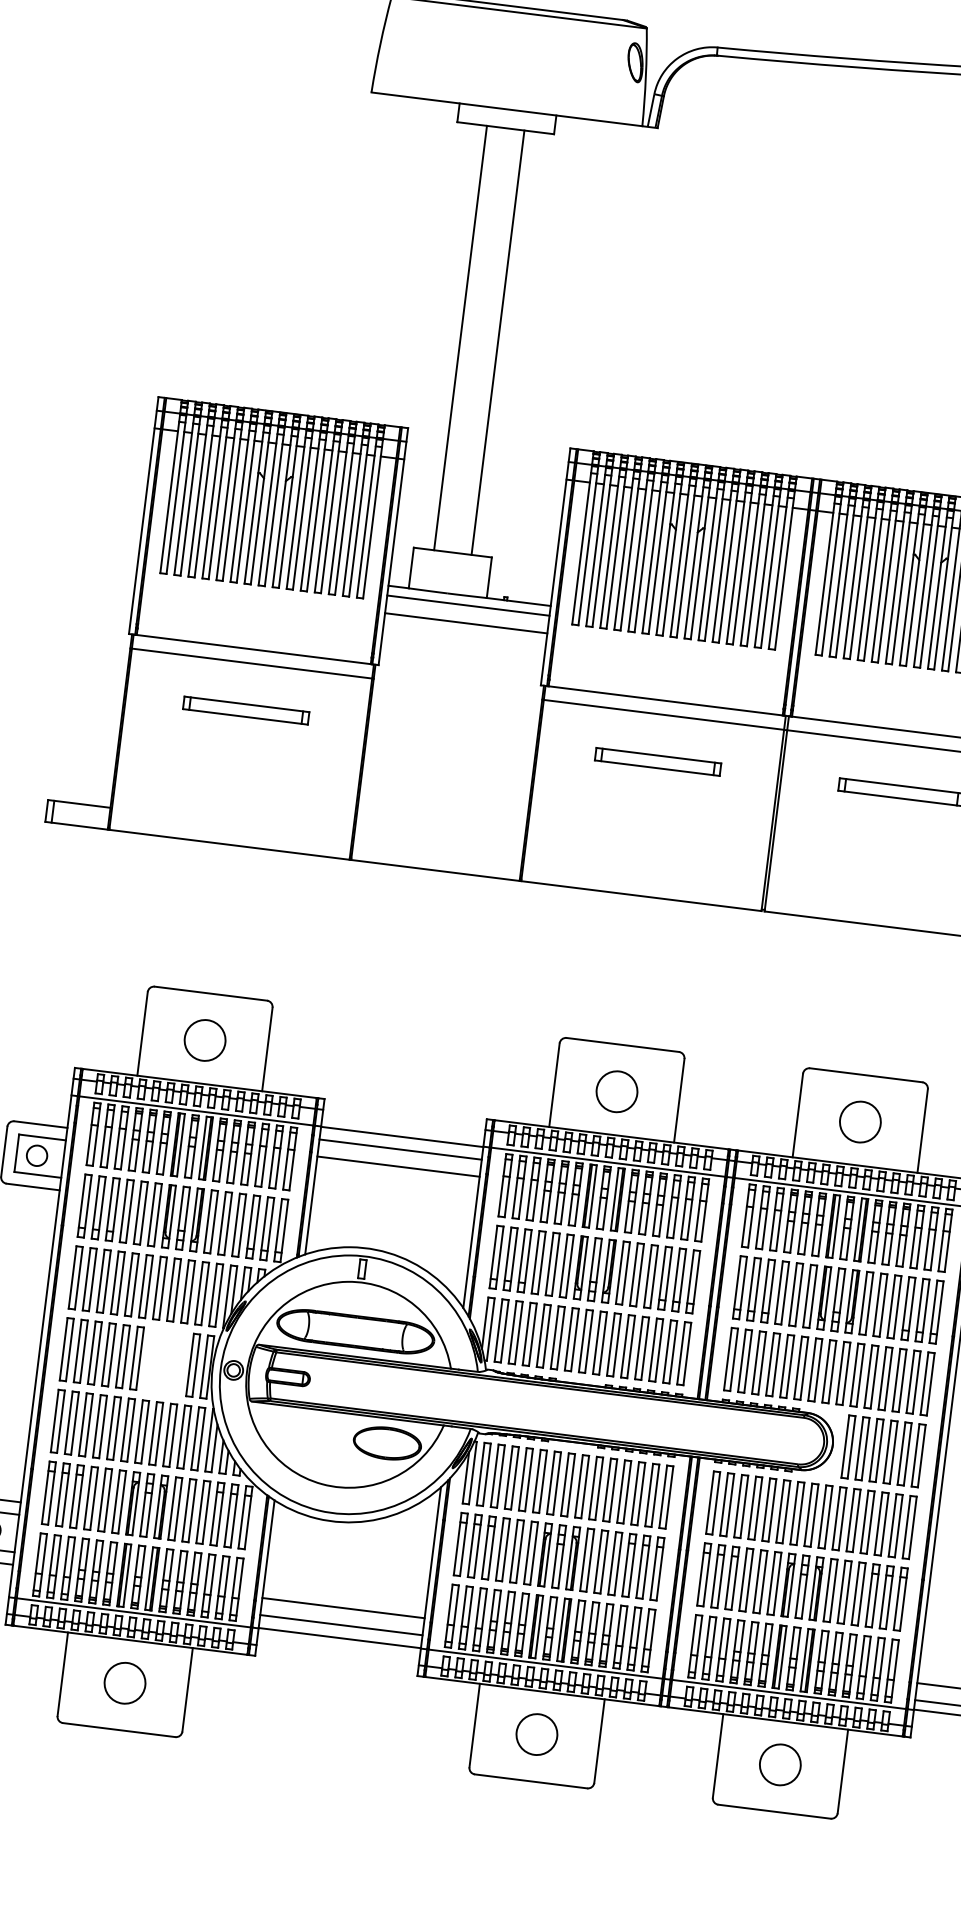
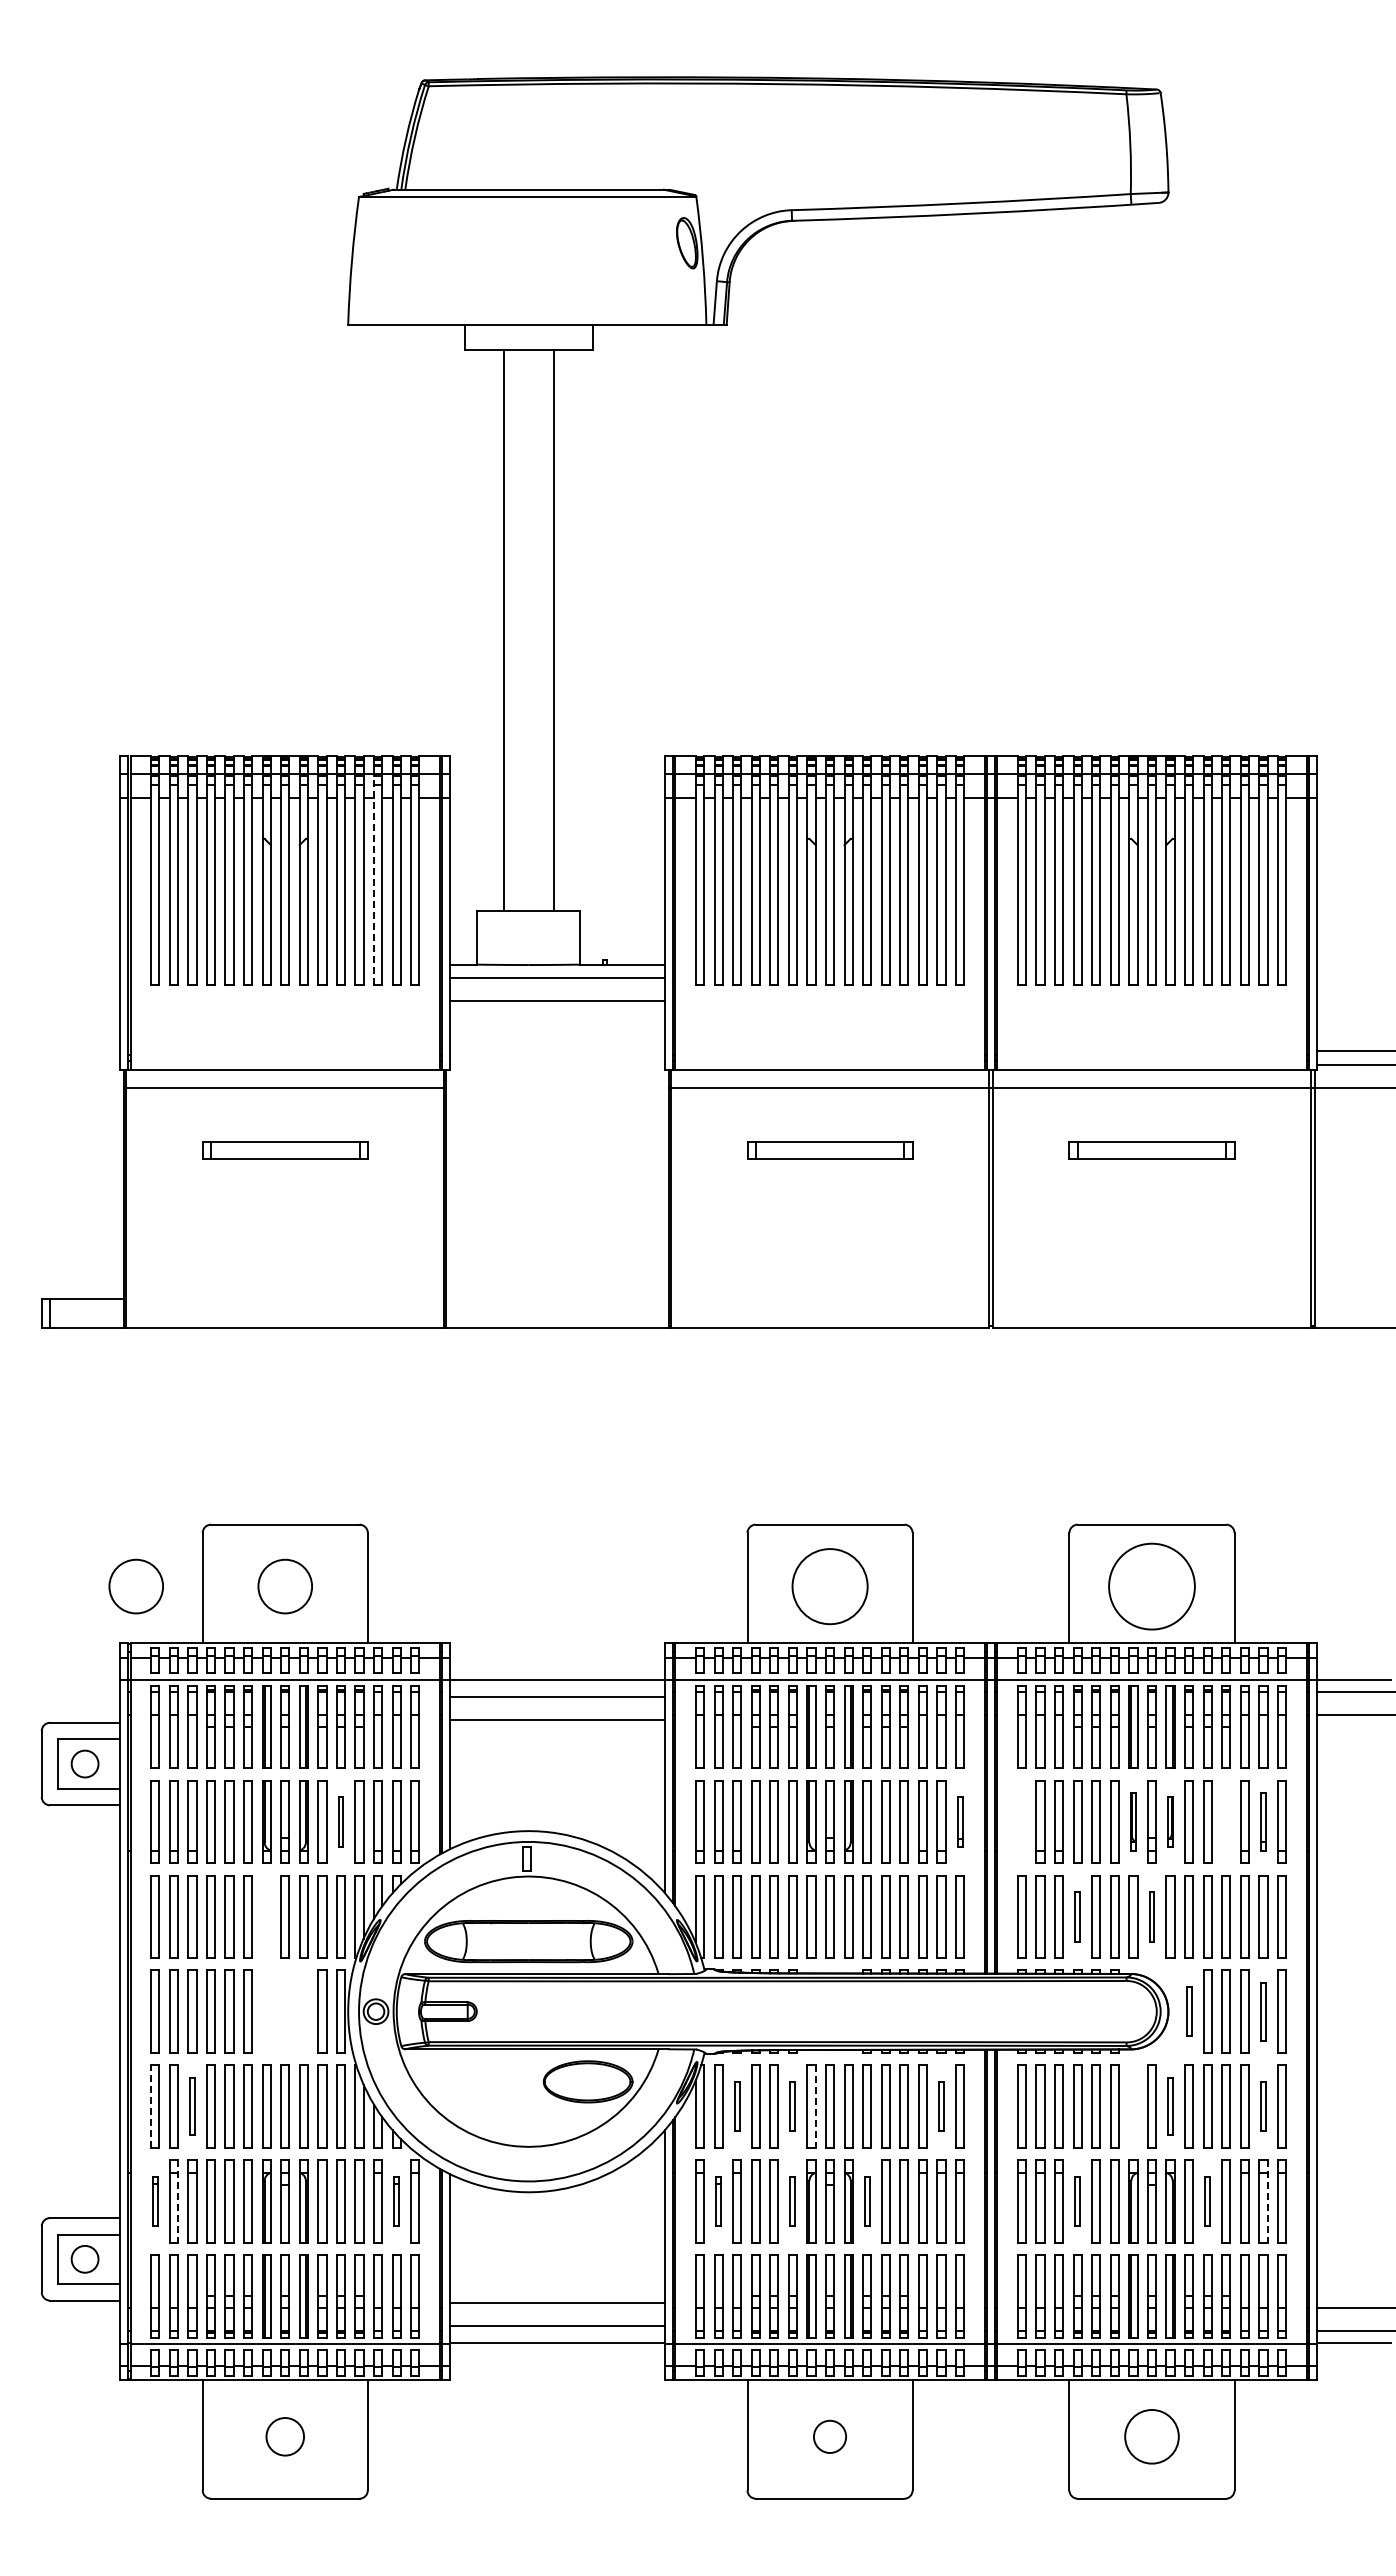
line: (339, 515) -> (374, 880), solid -> dashed
circle: (91, 1026) -> (135, 1586), added
circle: (616, 1091) -> (829, 1586), size x1.4
circle: (860, 1121) -> (1151, 1586), size x1.6
part: (224, 1223) -> (340, 1821), size x0.6
part: (692, 1281) -> (959, 1821), size x0.6
part: (739, 1287) -> (1021, 1821), removed
part: (159, 1288) -> (266, 1916), removed
part: (824, 1297) -> (1133, 1821), size x0.7
part: (852, 1301) -> (1170, 1821), size x0.6
part: (893, 1306) -> (1225, 1821), removed
part: (922, 1310) -> (1263, 1821), size x0.7
part: (773, 1364) -> (1077, 1916), size x0.6
part: (828, 1371) -> (1151, 1916), size x0.6
line: (55, 1420) -> (151, 2106), solid -> dashed
part: (86, 1424) -> (192, 2106), size x0.7
part: (847, 1446) -> (1188, 2011), size x0.6
part: (904, 1453) -> (1263, 2011), size x0.7
part: (497, 1476) -> (736, 2106), size x0.6
part: (539, 1481) -> (792, 2106), size x0.6
line: (556, 1484) -> (815, 2107), solid -> dashed
part: (48, 1493) -> (154, 2201), size x0.6
line: (65, 1495) -> (177, 2202), solid -> dashed
part: (652, 1495) -> (941, 2106), size x0.6
part: (797, 1513) -> (1133, 2106), removed
part: (231, 1515) -> (396, 2201), size x0.6
part: (825, 1516) -> (1170, 2106), size x0.7
part: (895, 1525) -> (1263, 2106), size x0.6
part: (474, 1546) -> (718, 2201), size x0.6
part: (530, 1553) -> (792, 2201), size x0.6
part: (586, 1560) -> (866, 2201), size x0.6
part: (746, 1579) -> (1077, 2201), size x0.6
part: (844, 1592) -> (1207, 2201), size x0.6
line: (889, 1598) -> (1267, 2202), solid -> dashed
circle: (125, 1683) -> (285, 2436), size x0.7
circle: (536, 1734) -> (829, 2436), size x0.6

